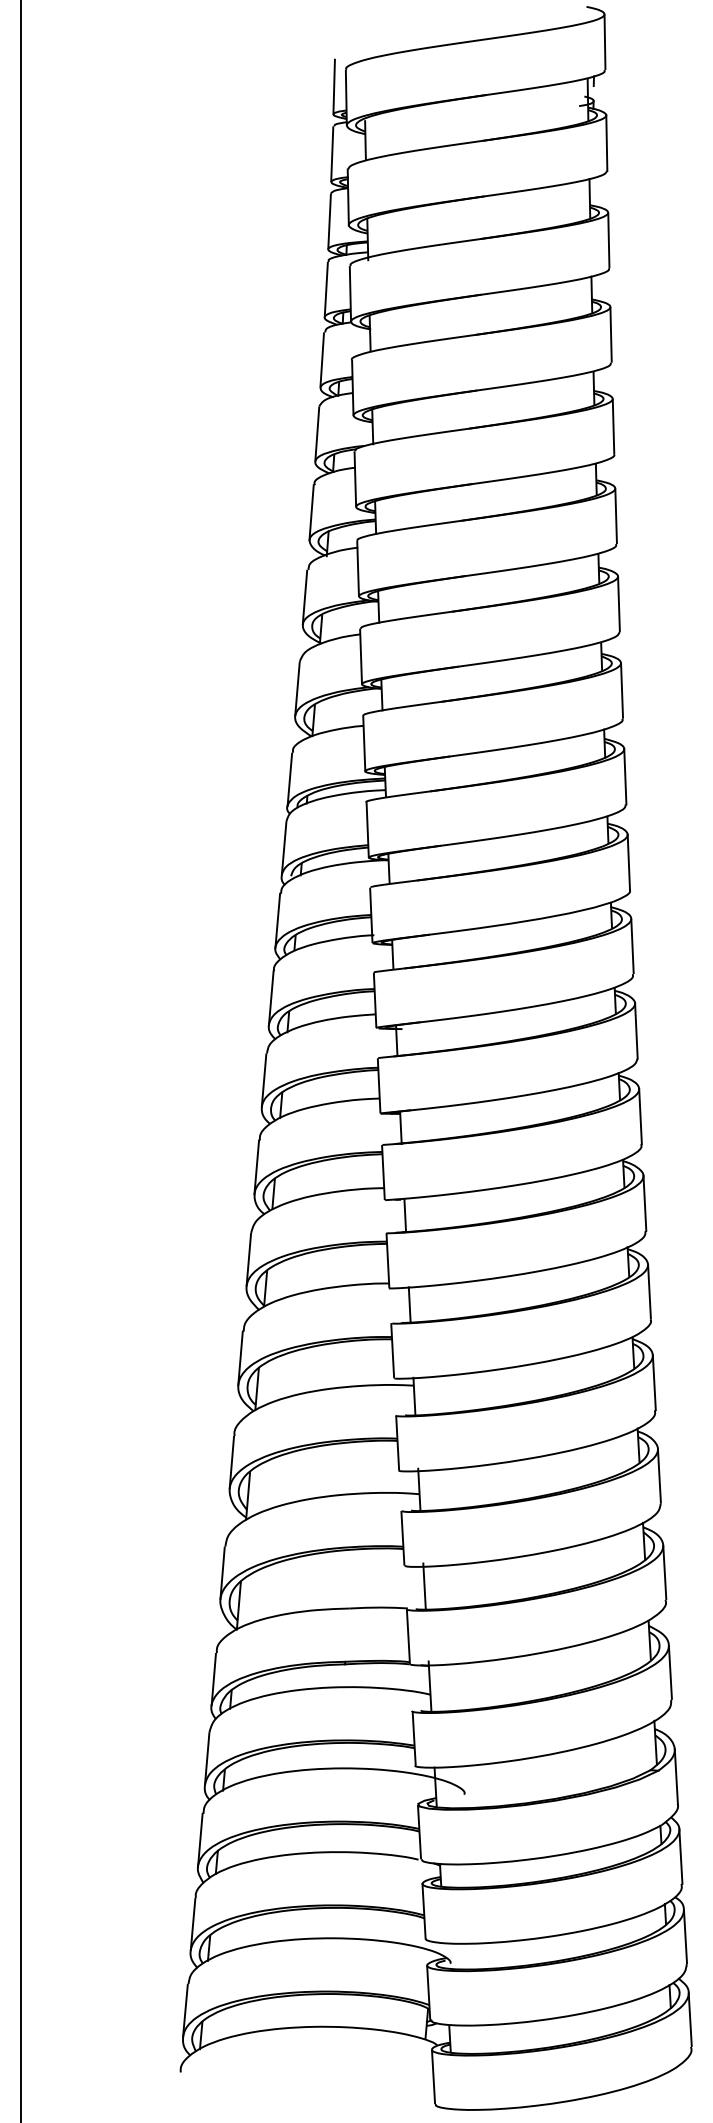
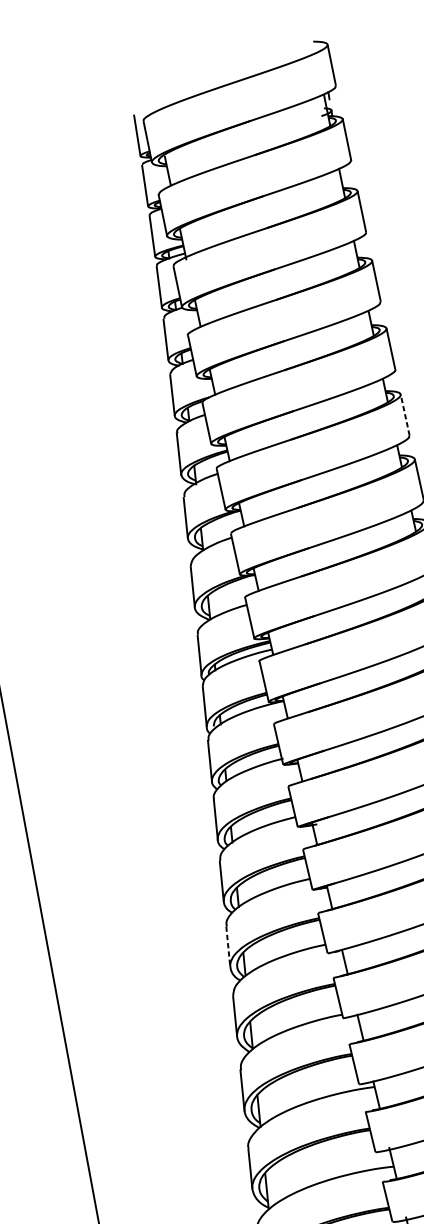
line: (616, 516) -> (405, 415), solid -> dashed
line: (256, 1167) -> (228, 946), solid -> dashed

